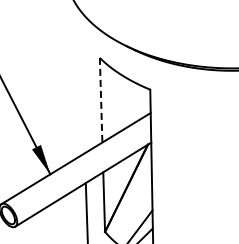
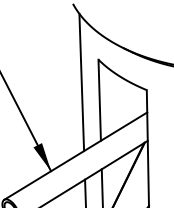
line: (81, 81) -> (80, 82), added
line: (101, 100) -> (100, 100), dashed -> solid

